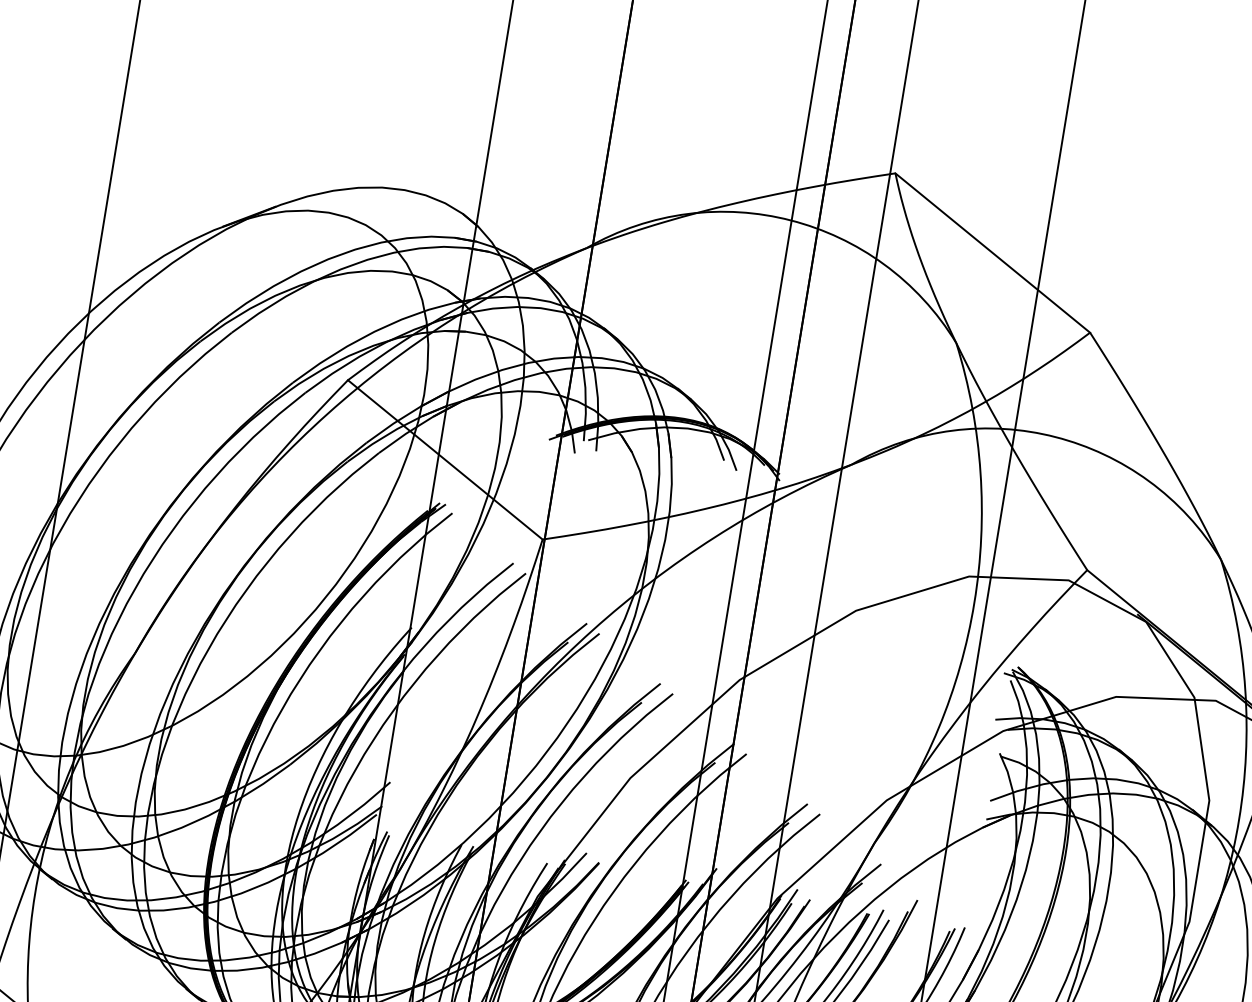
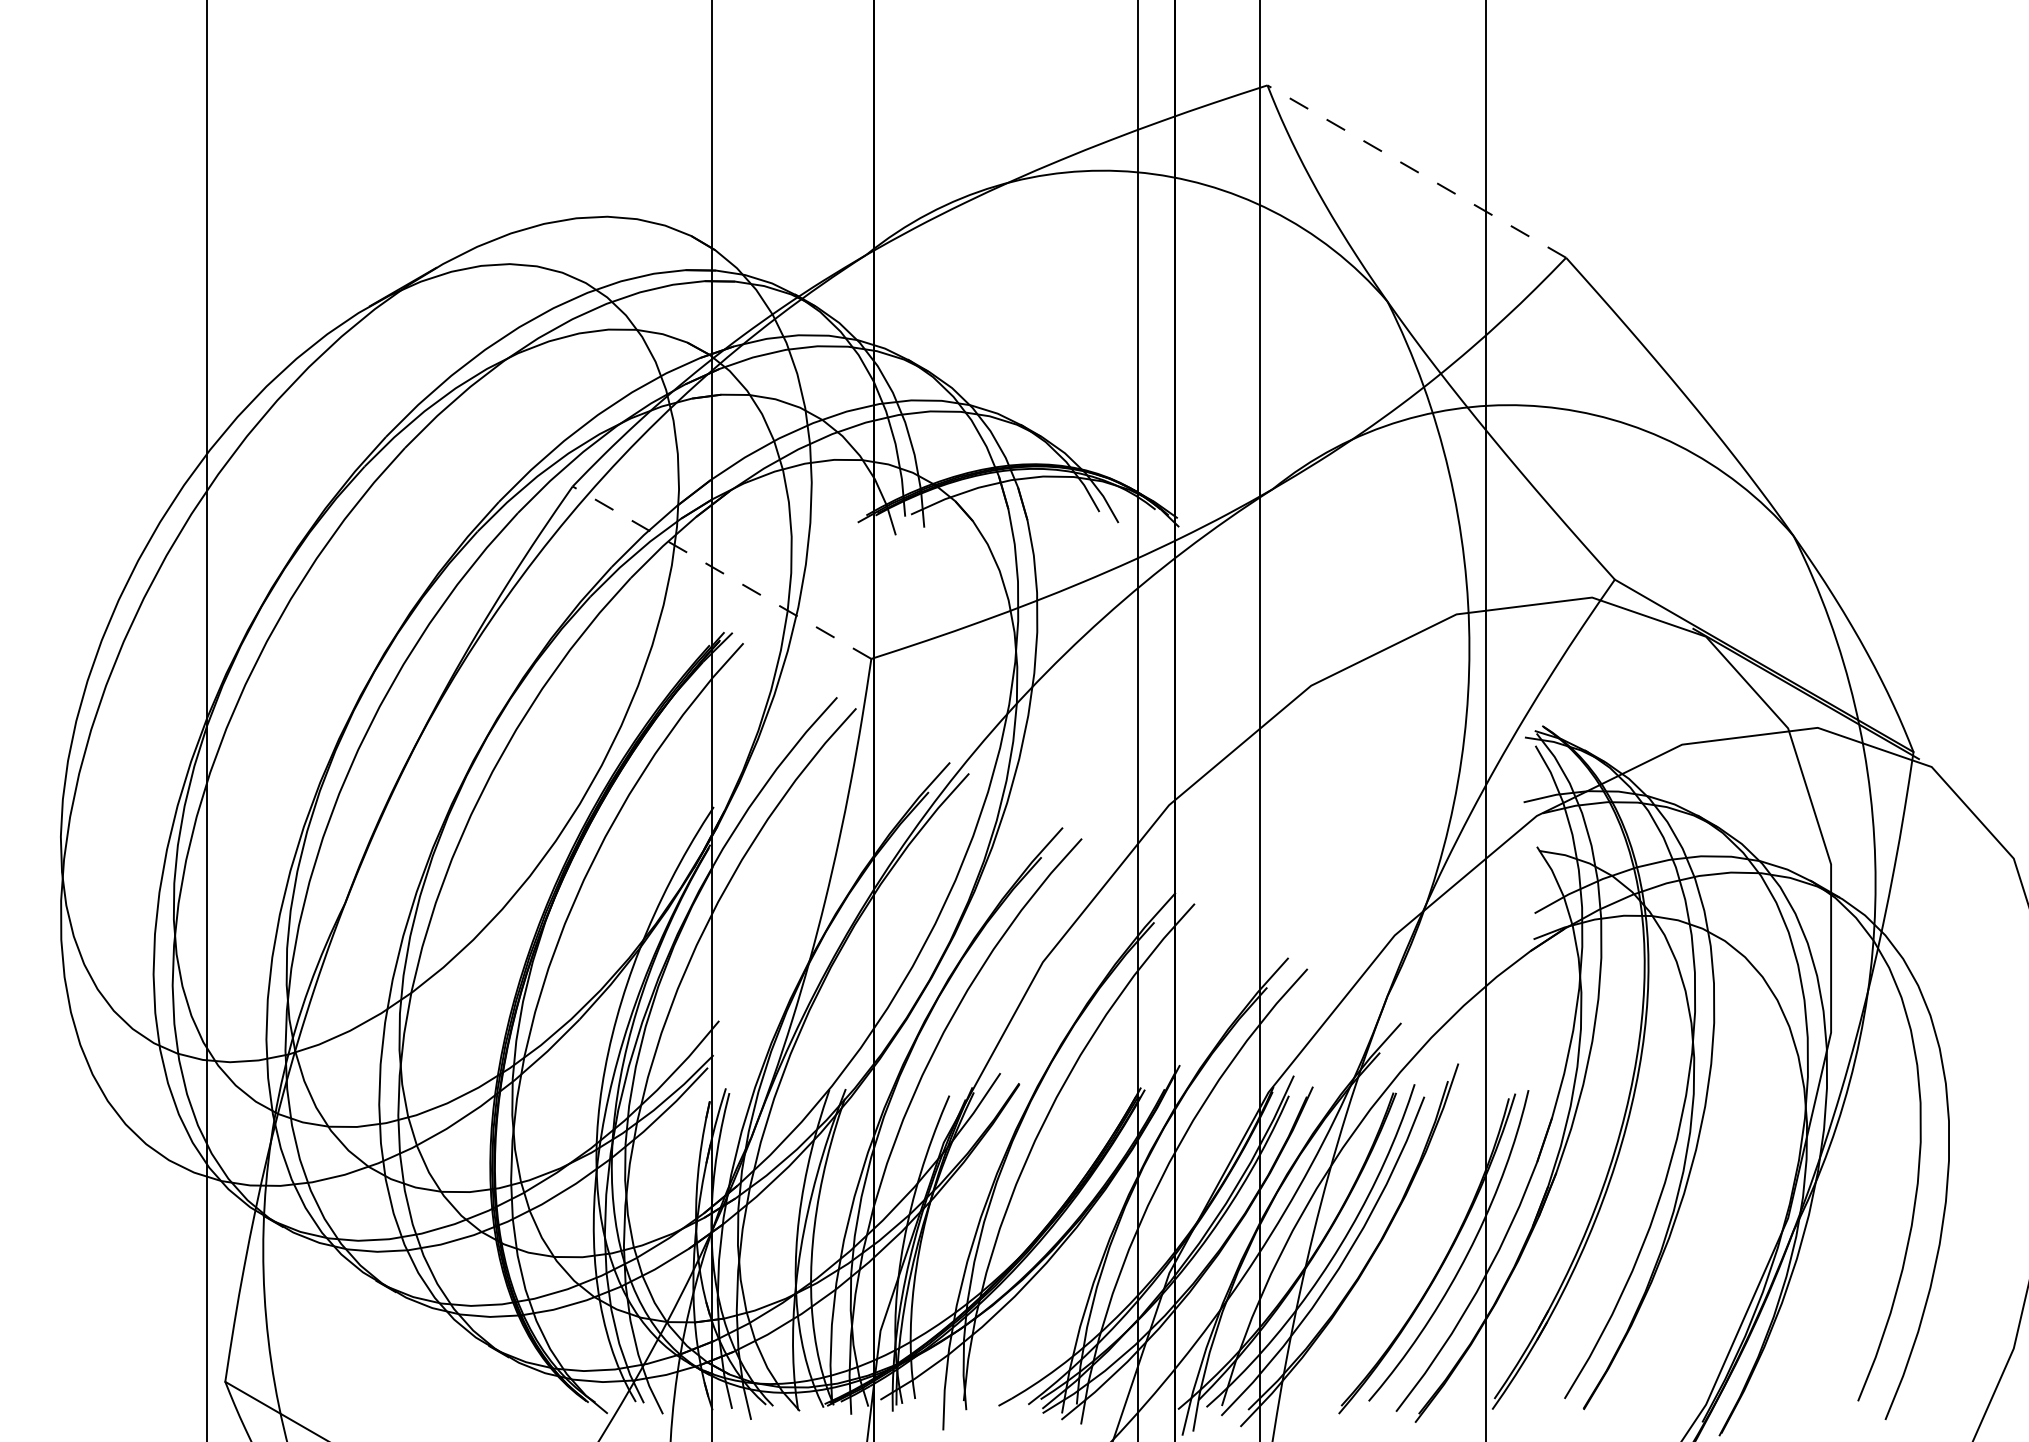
line: (992, 252) -> (1416, 171), solid -> dashed
line: (444, 459) -> (721, 572), solid -> dashed

